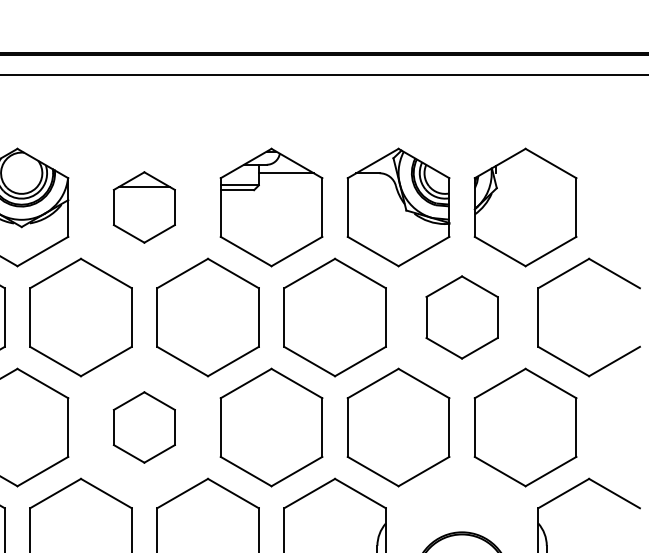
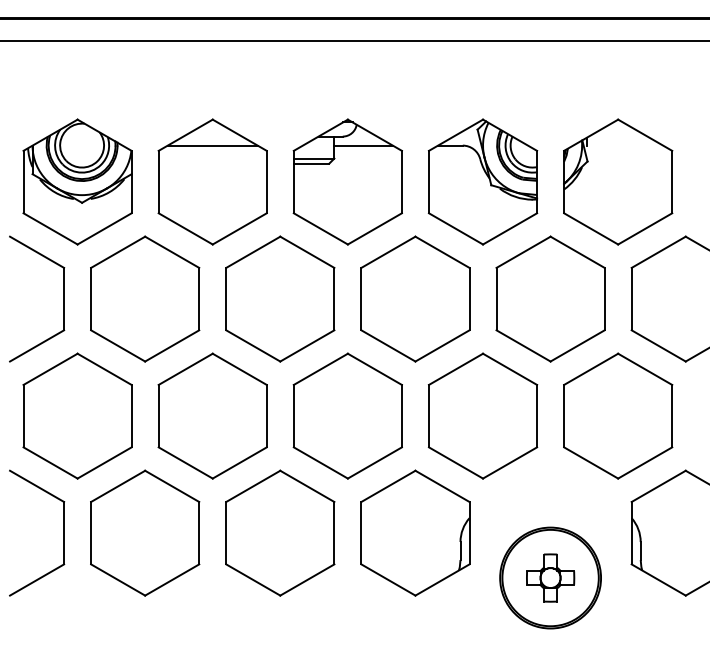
part: (144, 206) -> (212, 181), size x1.67
part: (462, 316) -> (550, 298), size x1.43
part: (144, 426) -> (212, 415), size x1.67

